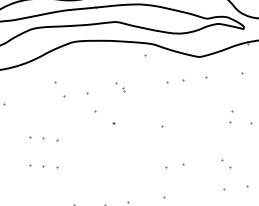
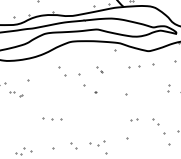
part: (44, 137) -> (52, 101), removed
part: (226, 163) -> (155, 121), moved
part: (176, 166) -> (134, 119), size x0.62

